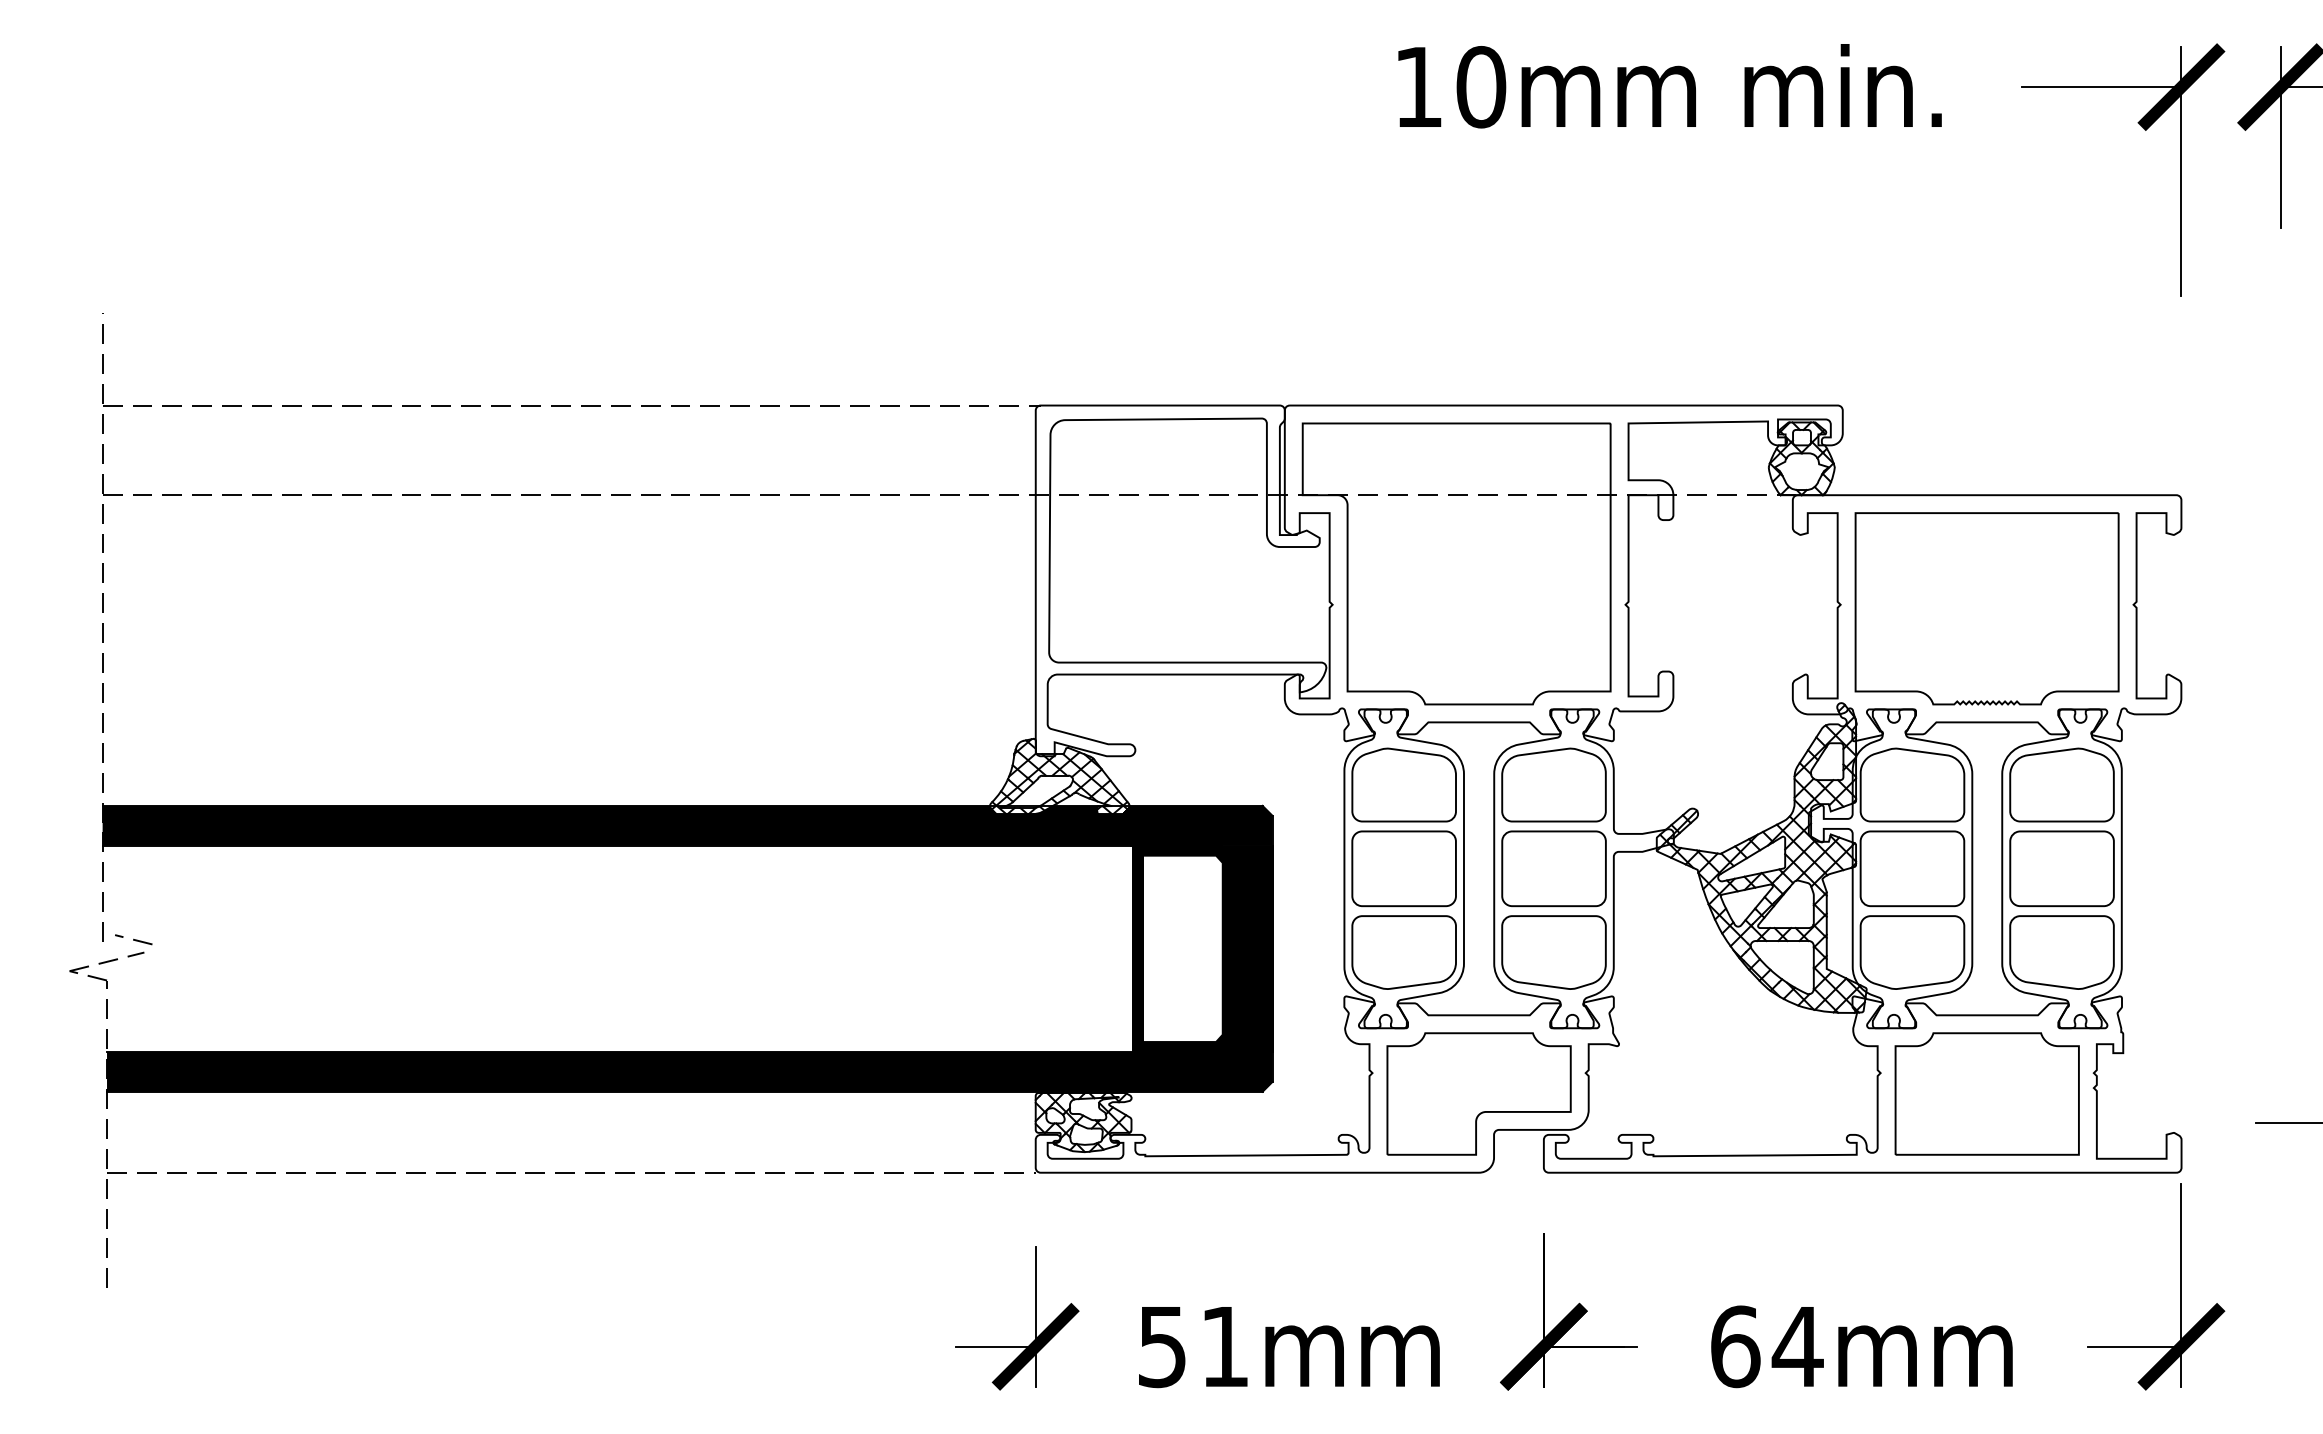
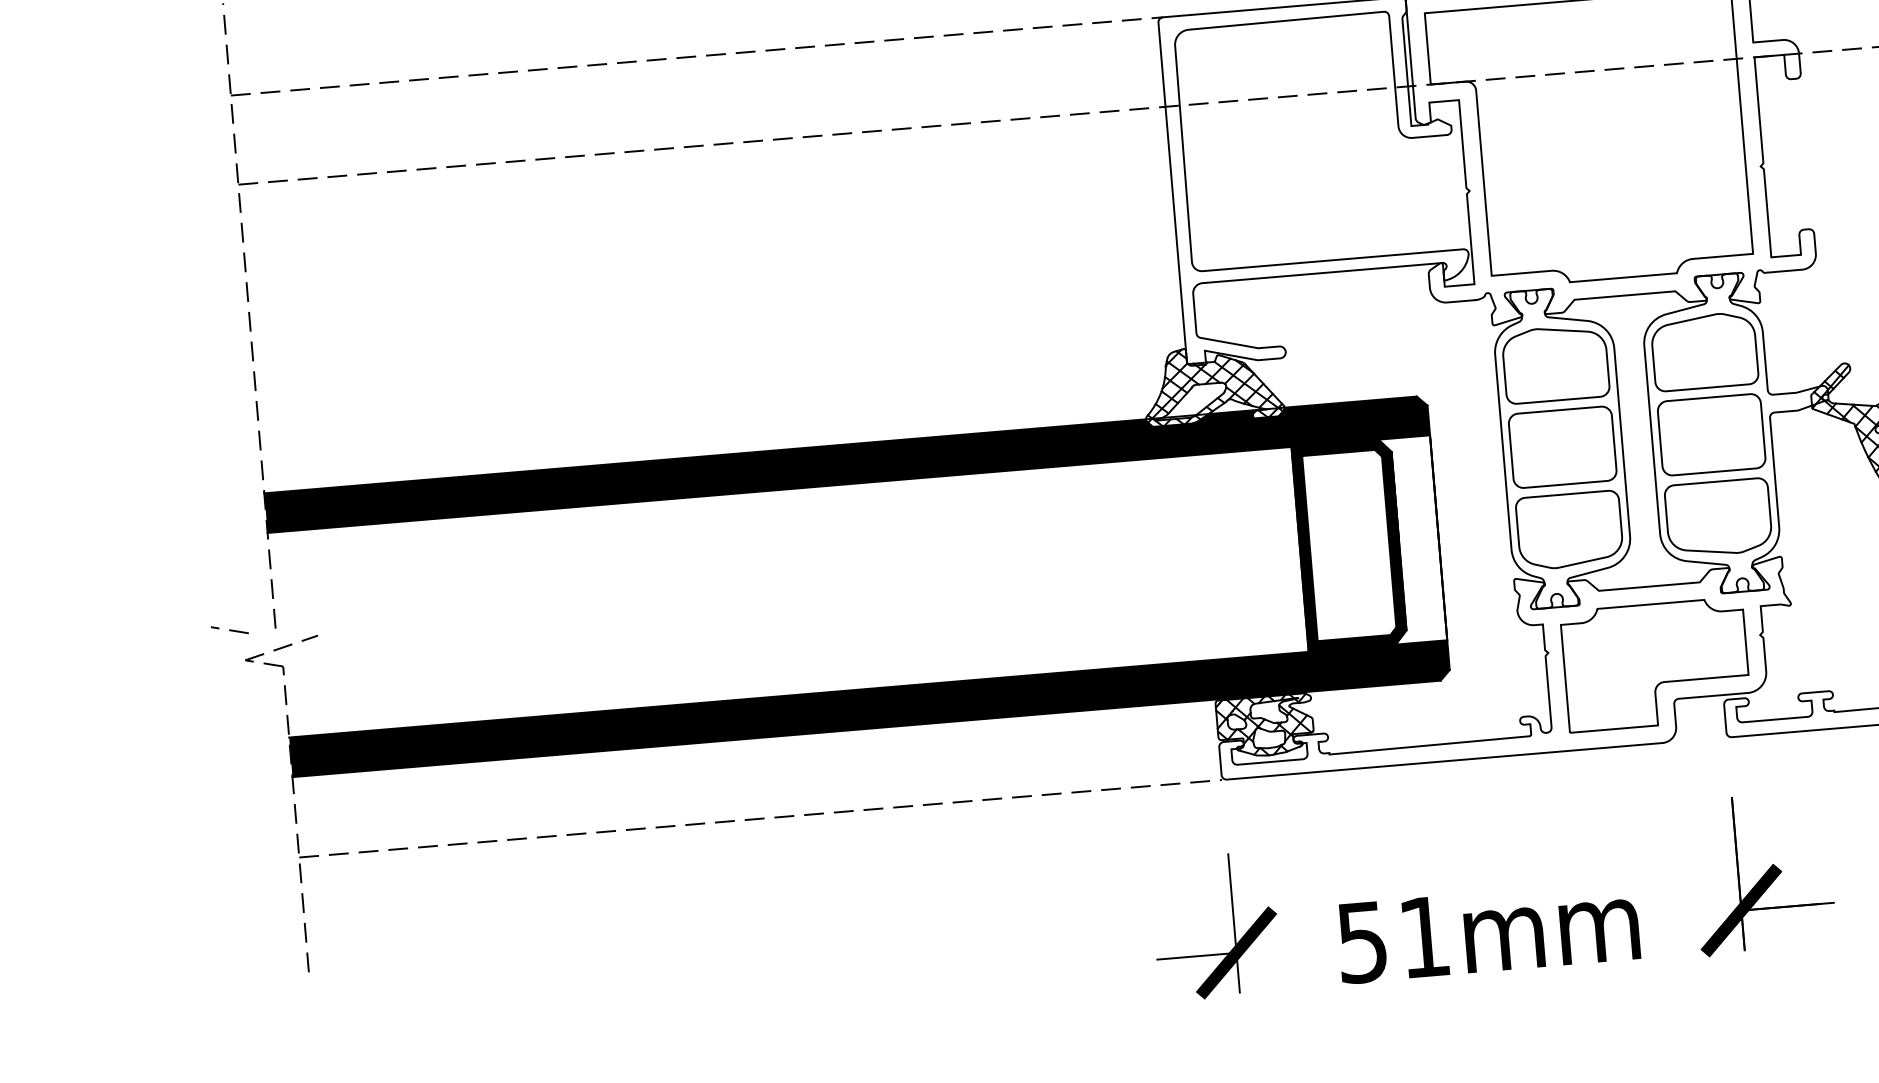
line: (133, 939) -> (229, 629), moved
fill: (1246, 948) -> (1412, 539), removed

